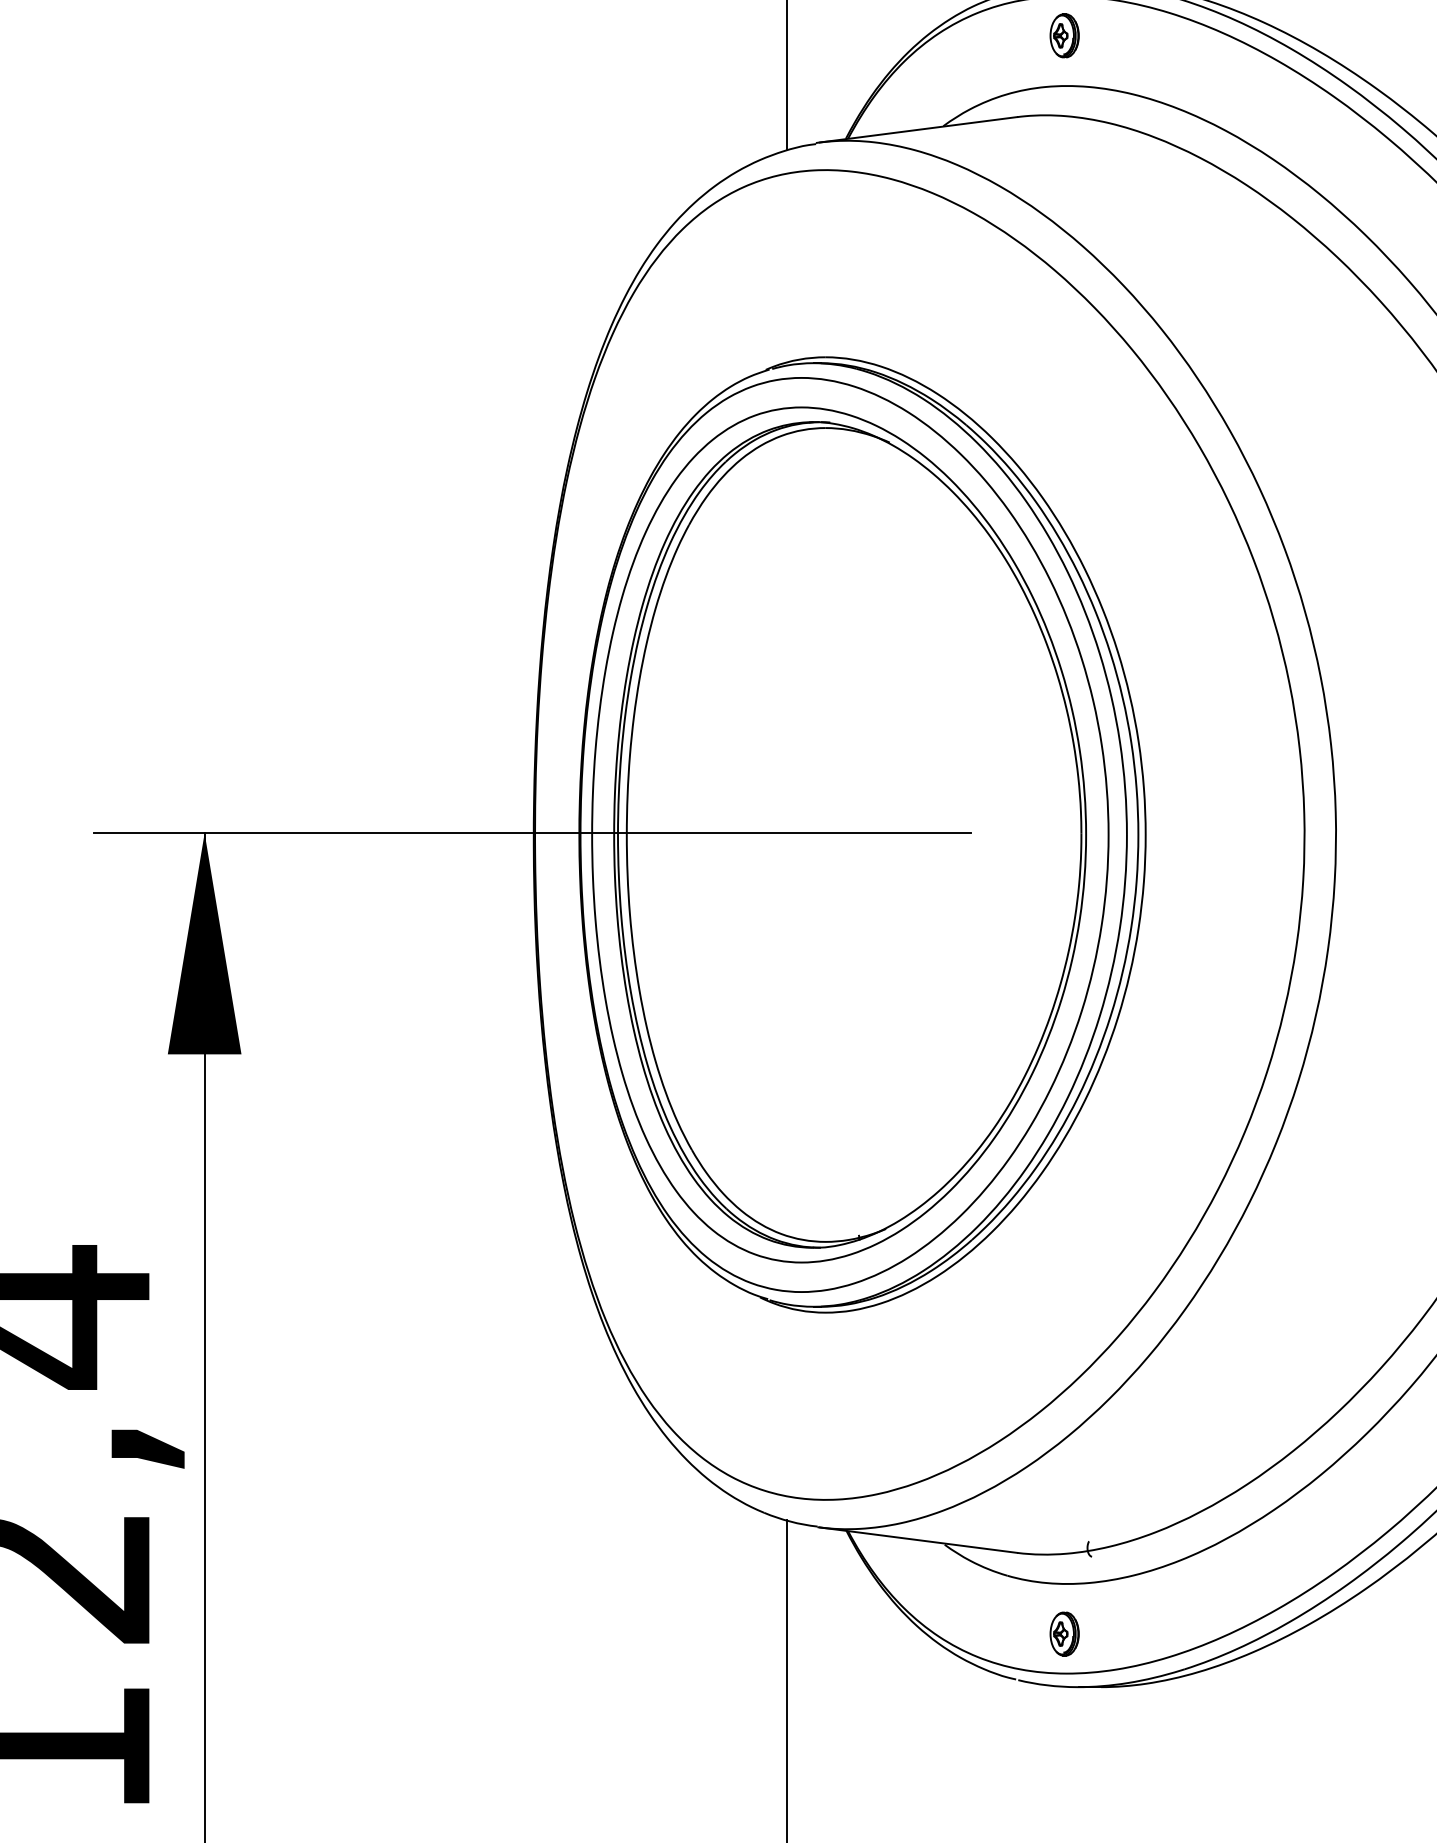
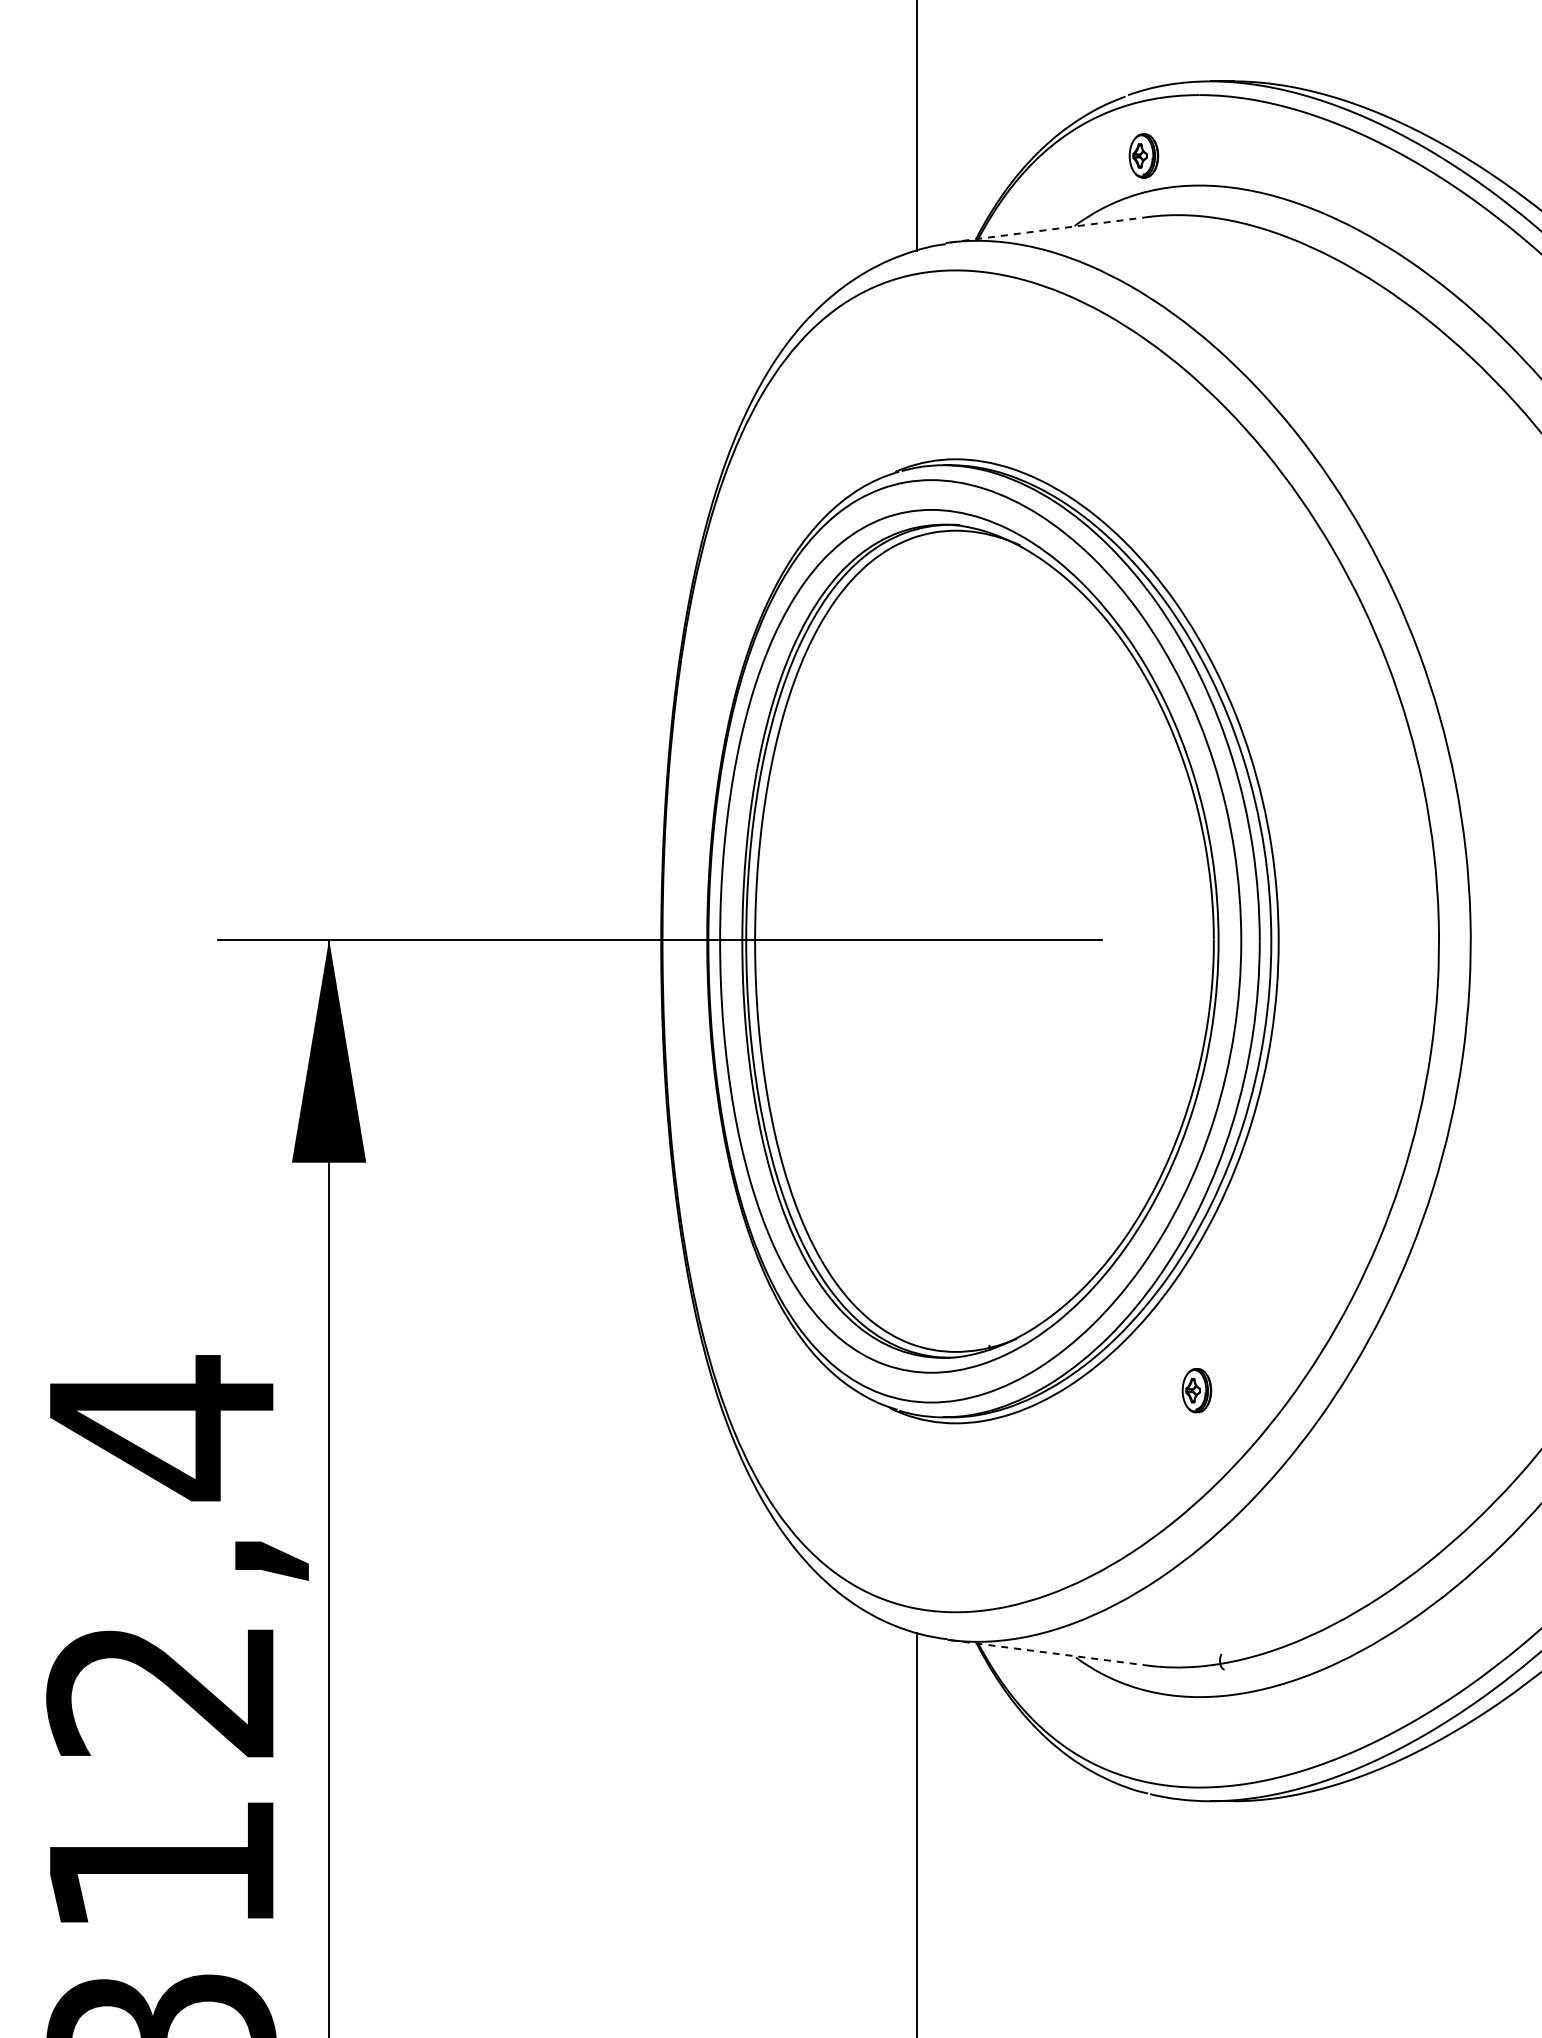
part: (1064, 35) -> (1143, 155), moved
line: (917, 129) -> (1048, 229), solid -> dashed
line: (918, 1539) -> (1049, 1652), solid -> dashed
part: (1064, 1633) -> (1196, 1390), moved

